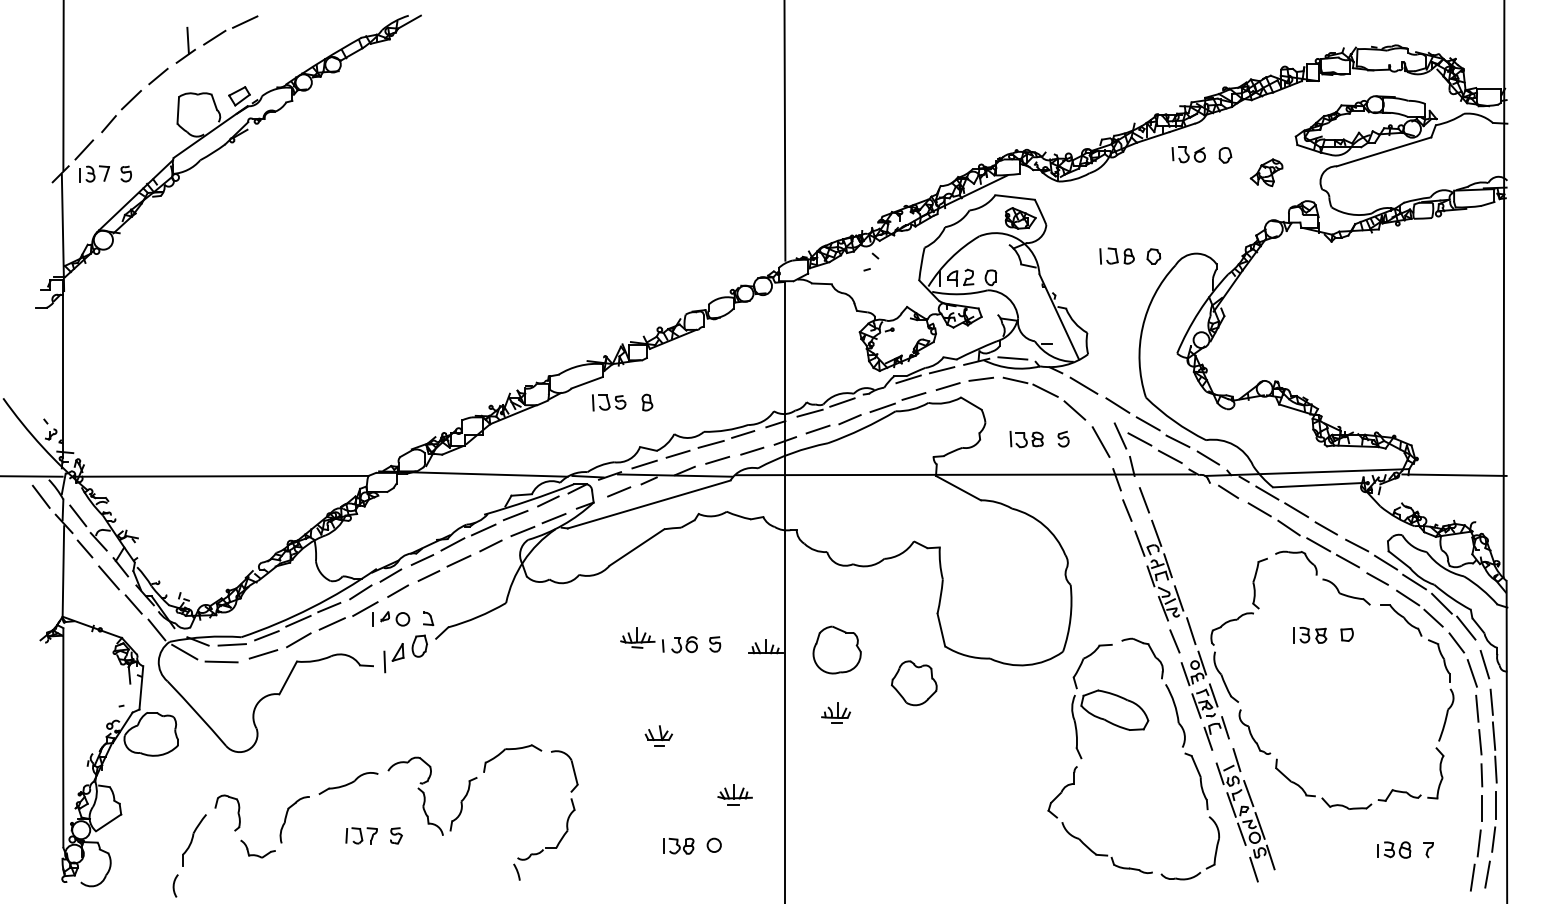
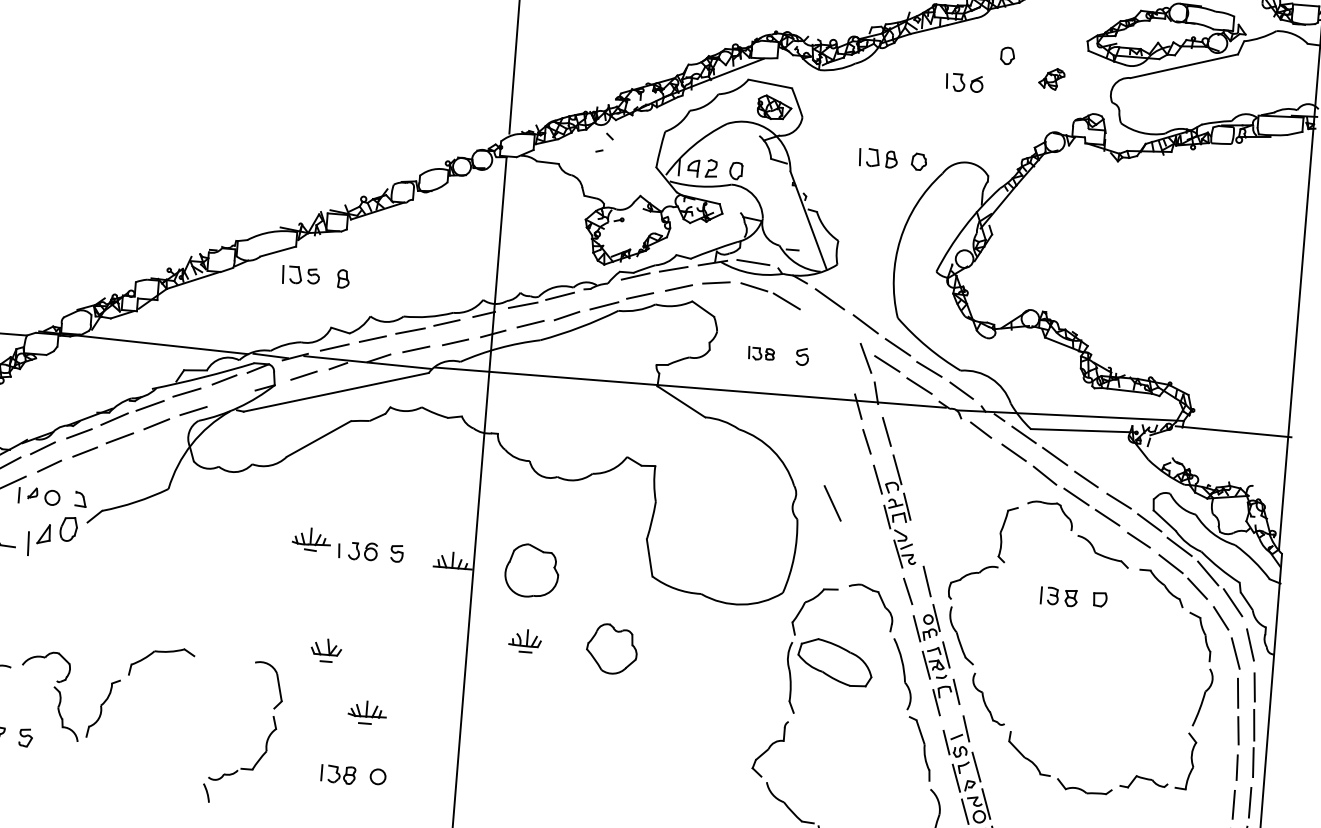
part: (1188, 154) -> (964, 82), moved
part: (1266, 172) -> (1051, 78), size x0.7
line: (1074, 410) -> (817, 325), removed
part: (1026, 439) -> (761, 353), size x0.7
line: (1100, 441) -> (832, 502), moved
line: (553, 518) -> (228, 399), removed
line: (1178, 598) -> (915, 544), removed
part: (914, 683) -> (612, 649), moved
part: (734, 794) -> (366, 712), moved
part: (566, 820) -> (266, 740), moved

